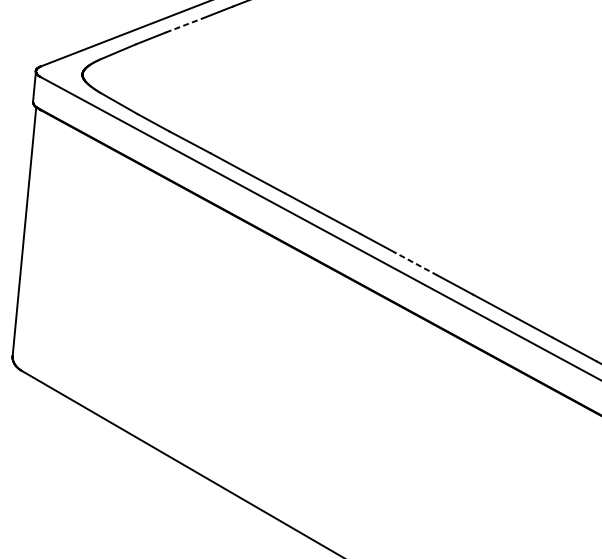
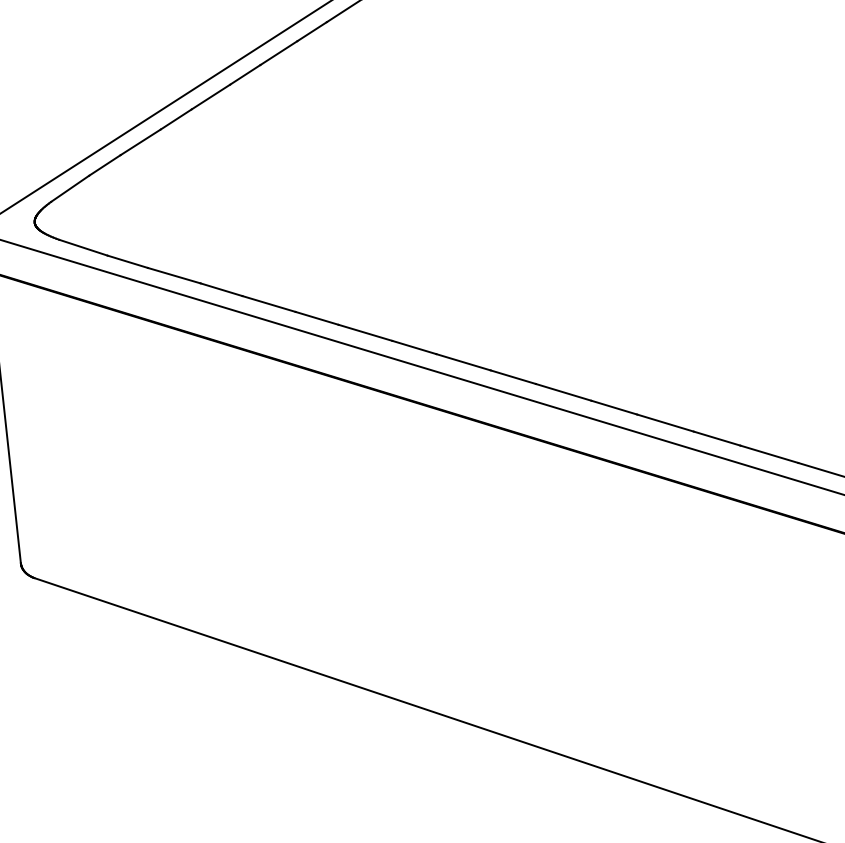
line: (184, 25) -> (140, 142), dashed -> solid
line: (416, 264) -> (463, 362), dashed -> solid

